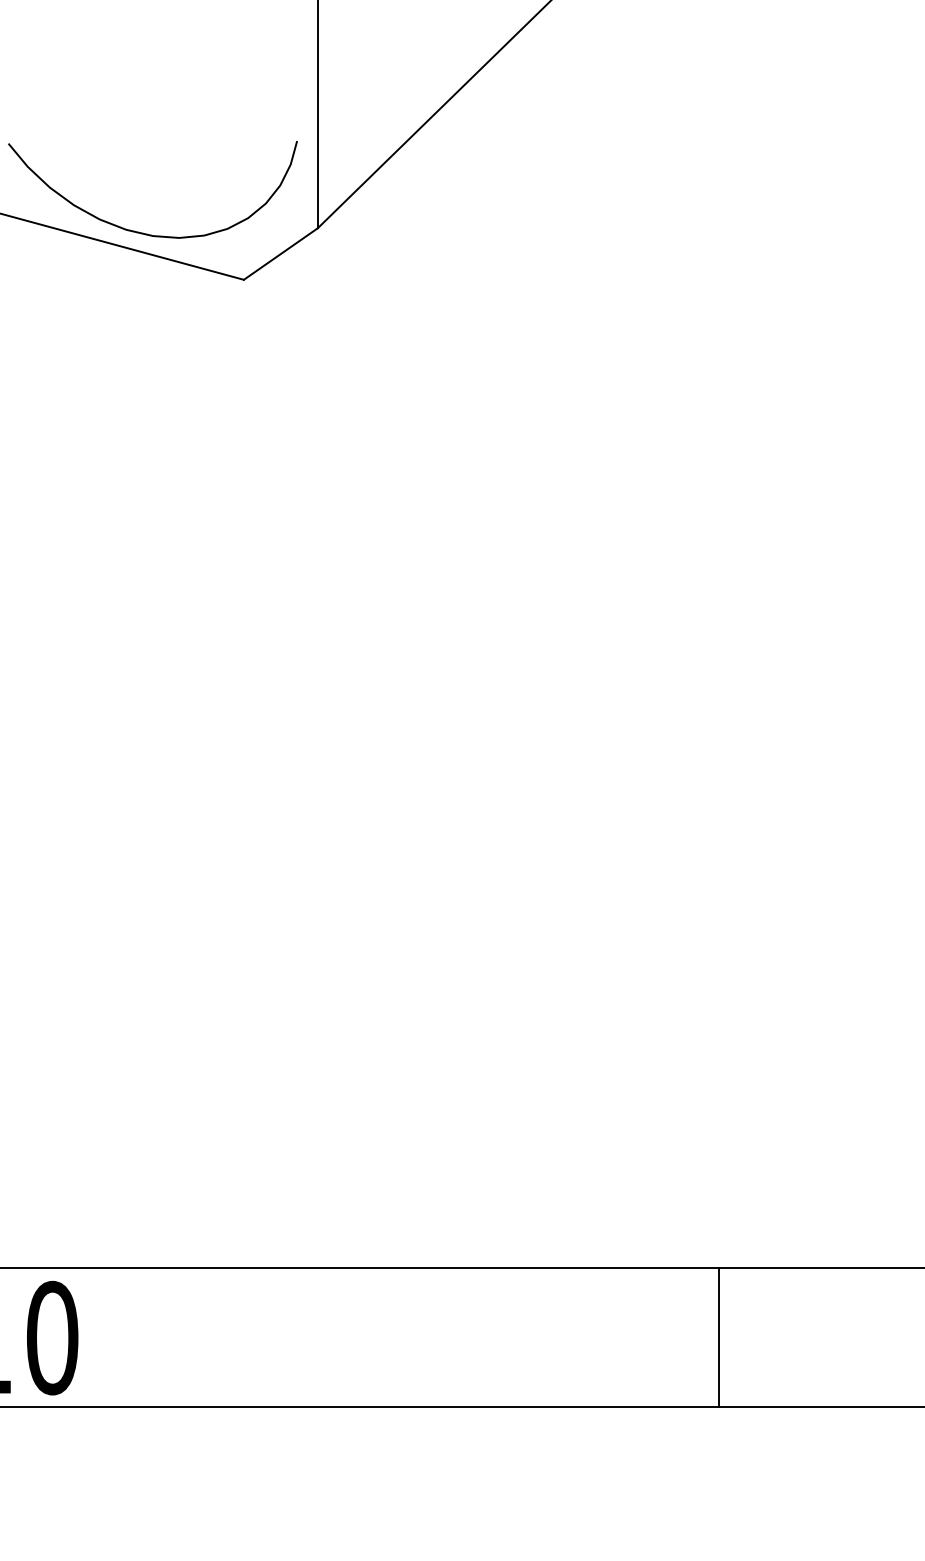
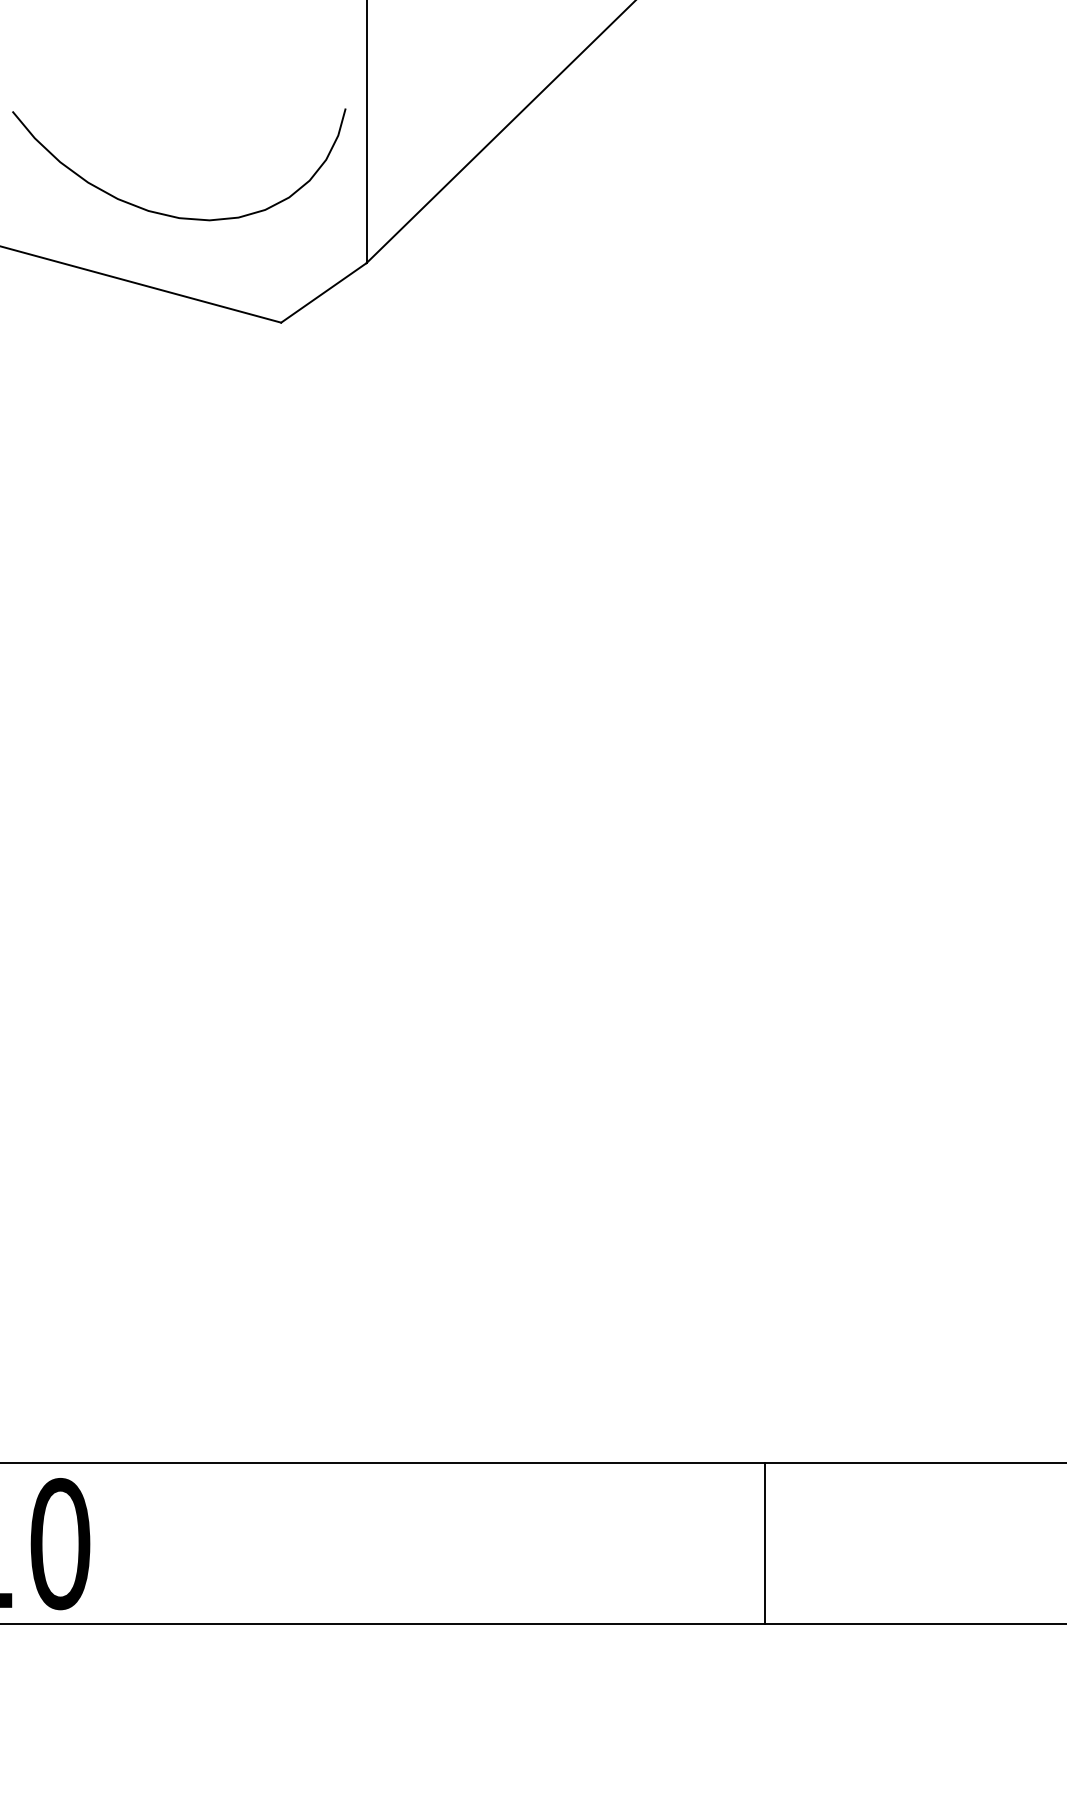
curve: (144, 232) -> (169, 214), moved
line: (718, 1337) -> (765, 1543), moved

